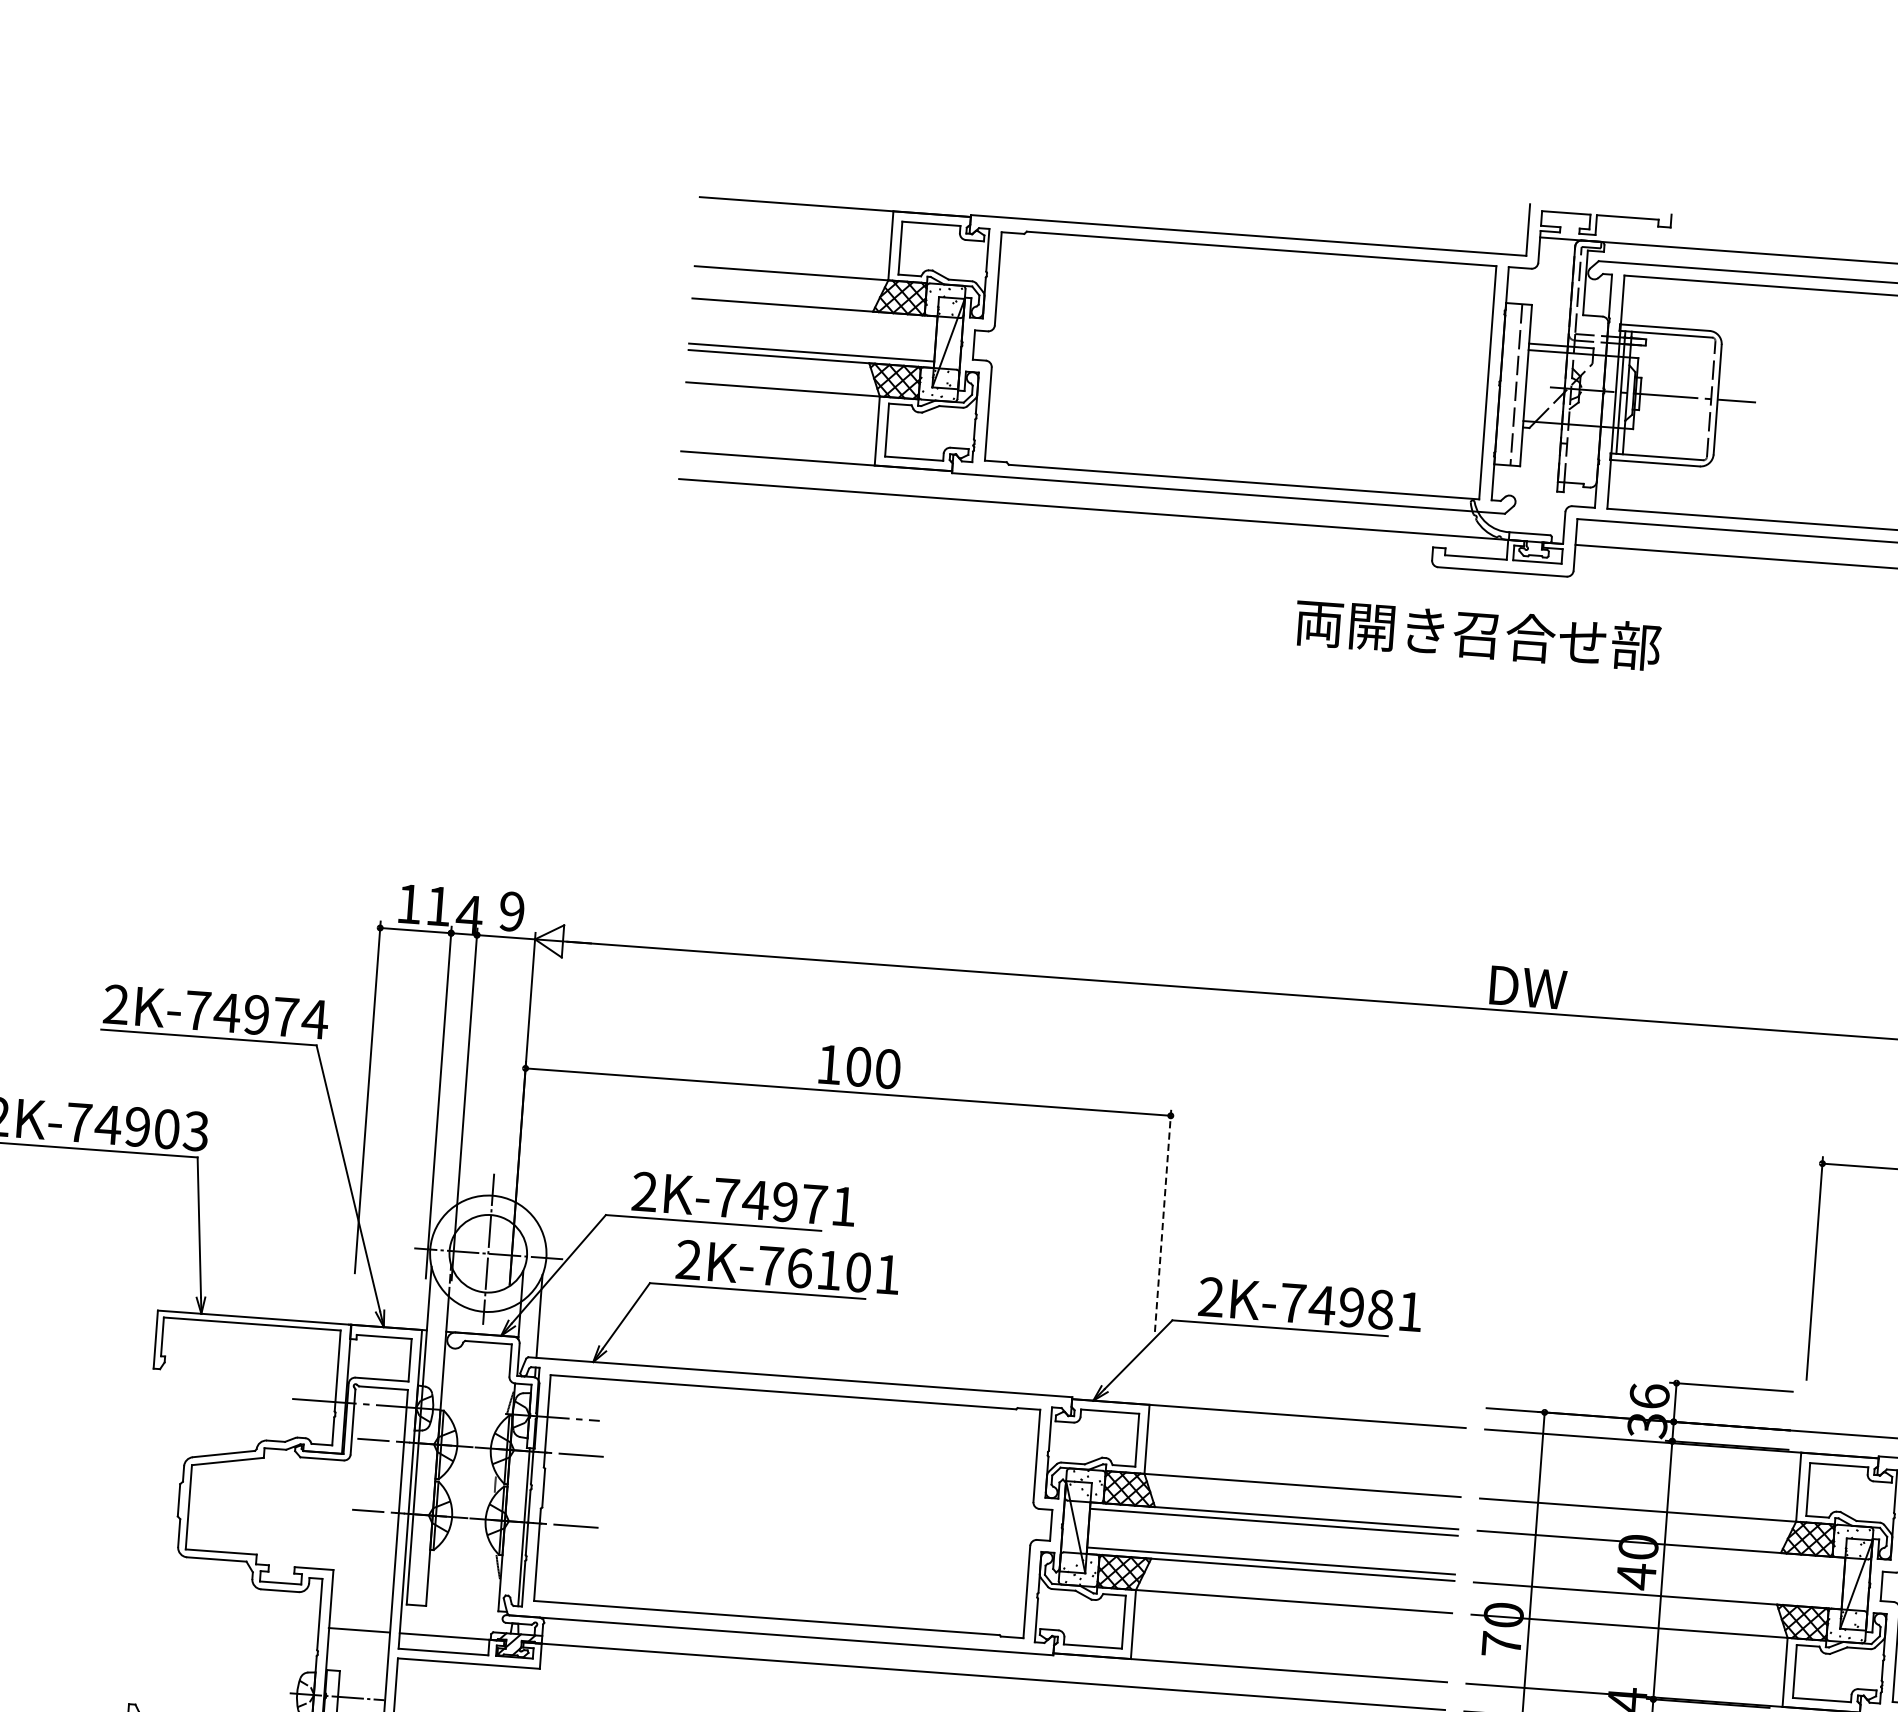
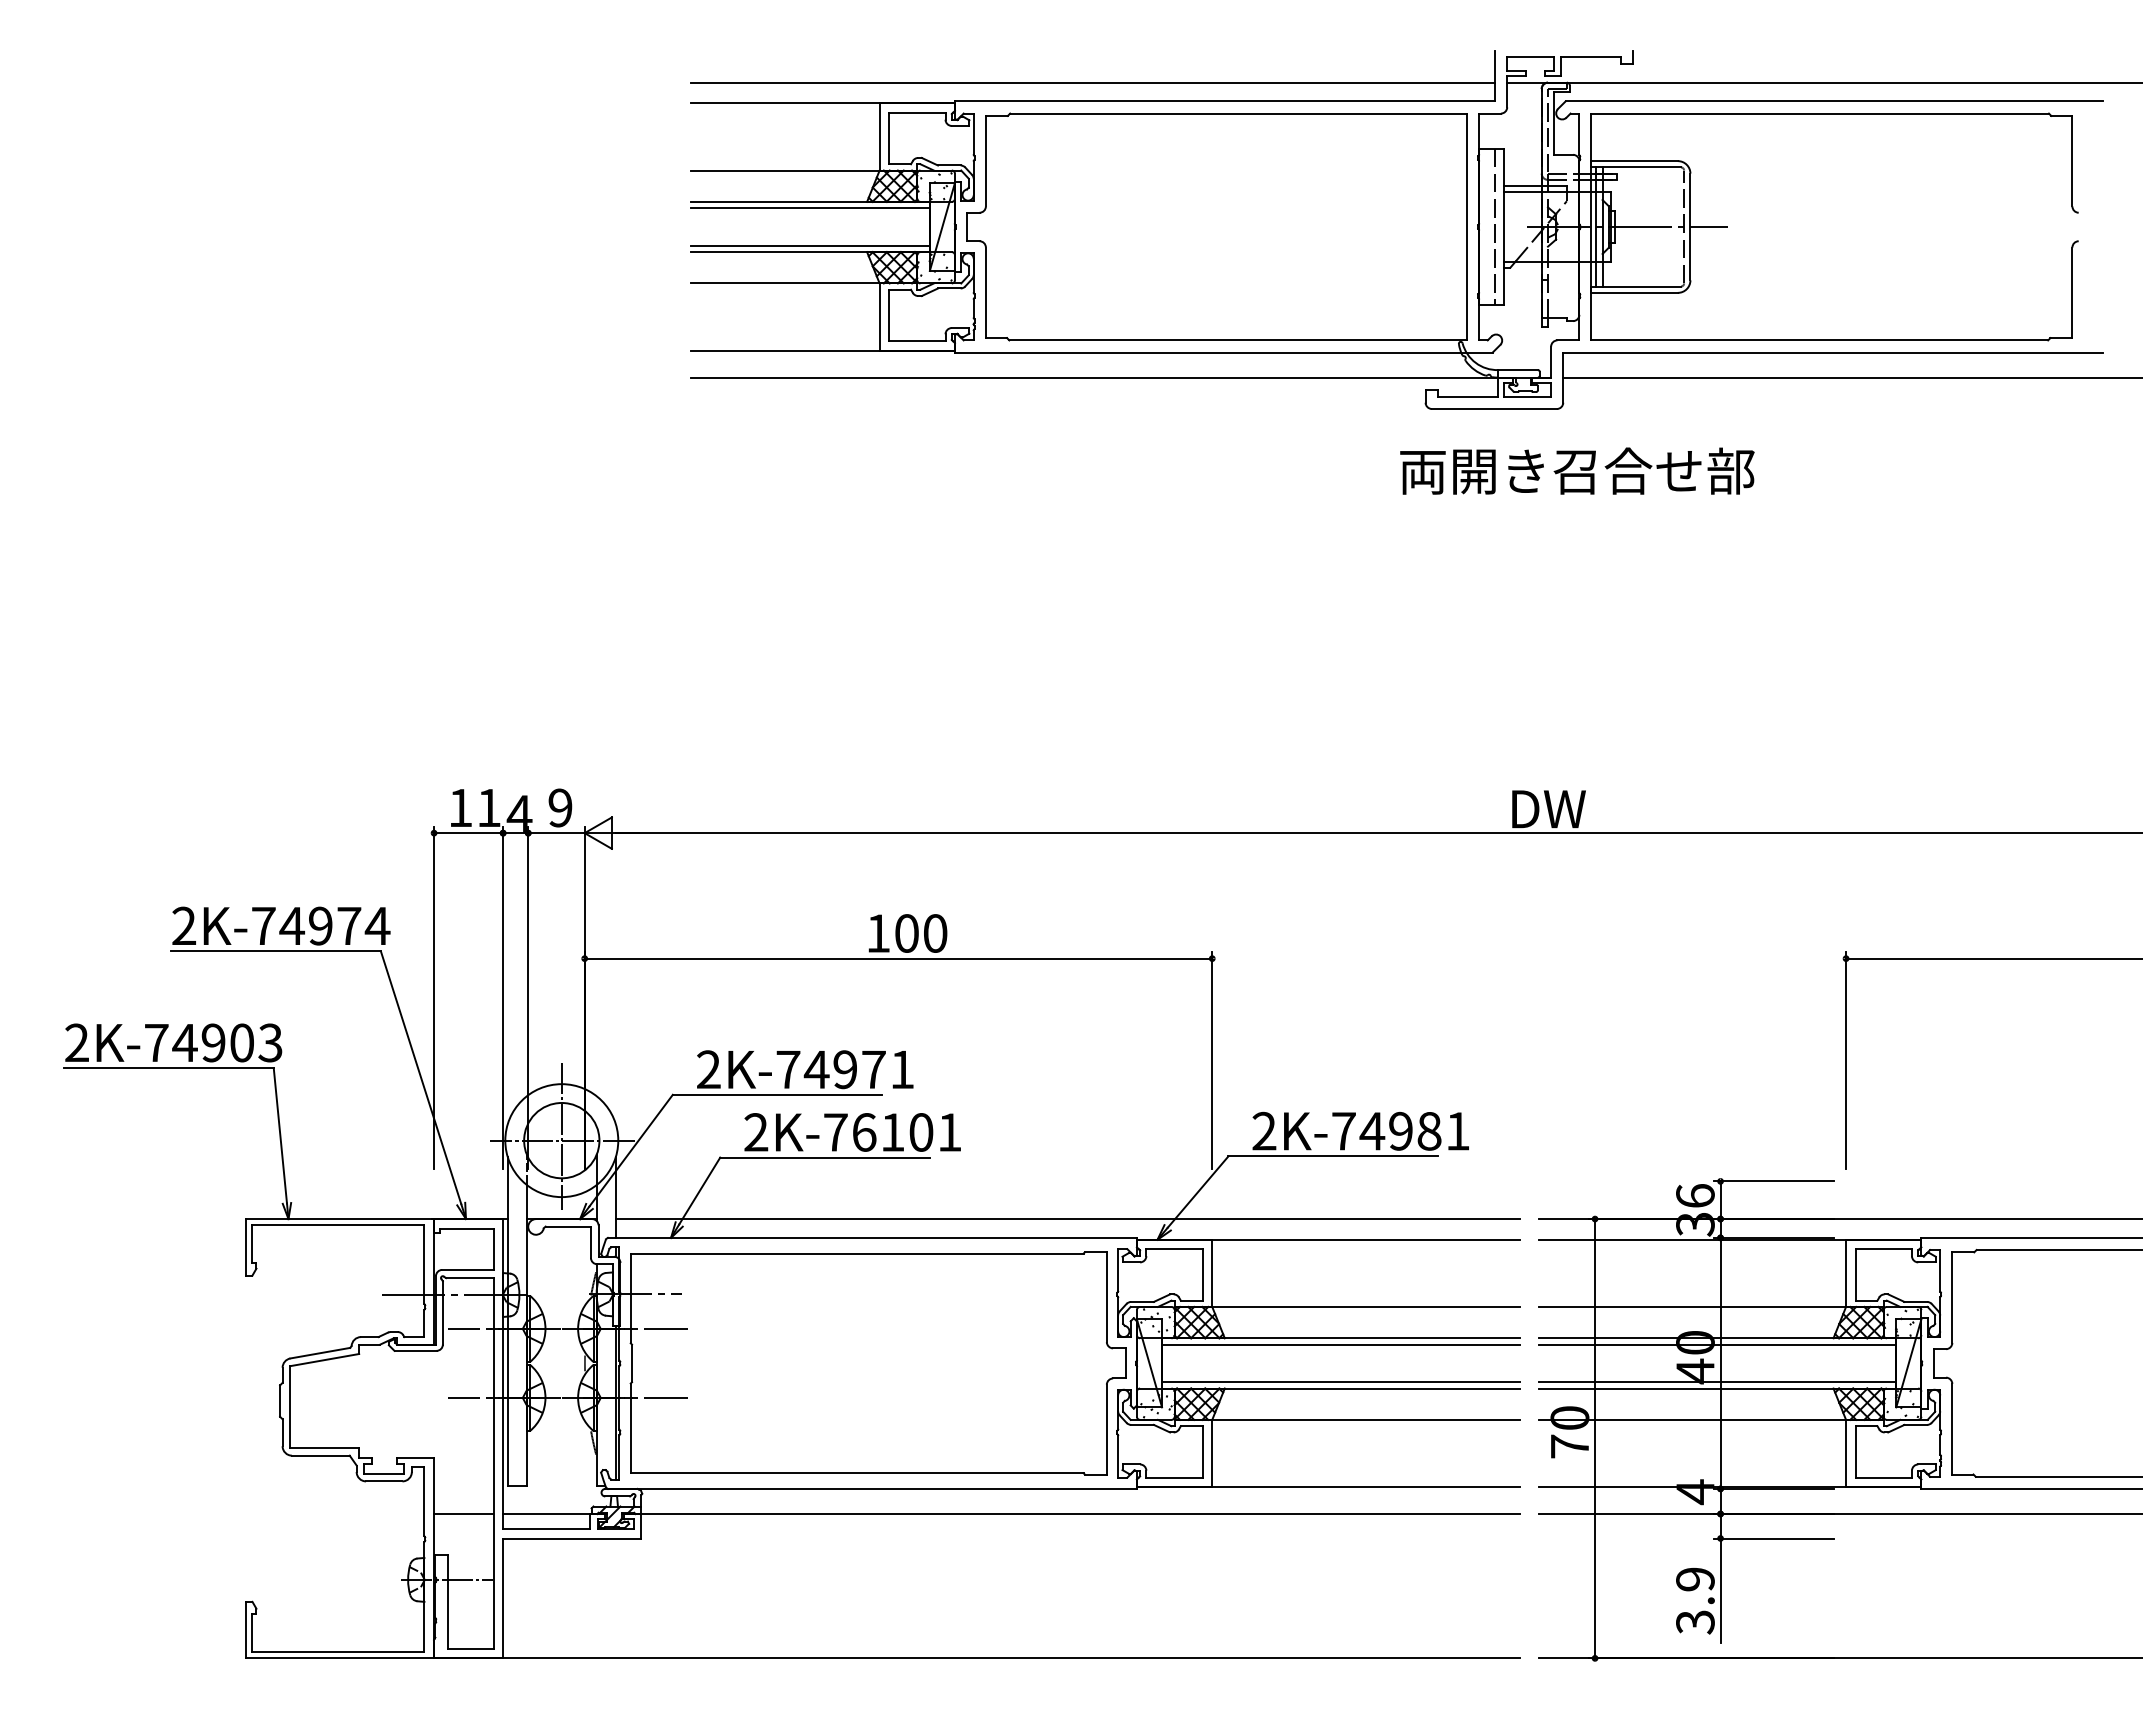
line: (1114, 206) -> (1093, 82), added
line: (814, 314) -> (810, 208), added
text: (1478, 633) -> (1577, 470), moved
line: (1163, 1220) -> (1212, 1060), dashed -> solid
line: (1002, 1373) -> (1067, 1219), added
line: (1661, 1550) -> (1717, 1344), added
line: (1658, 1589) -> (1717, 1382), added

